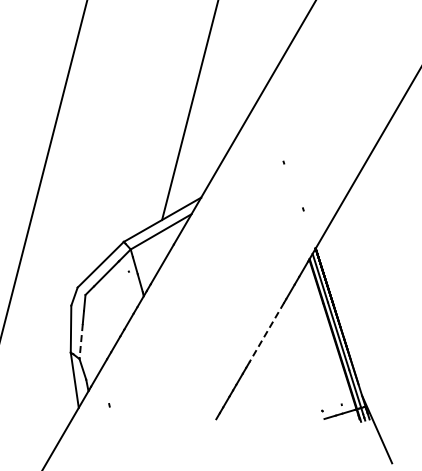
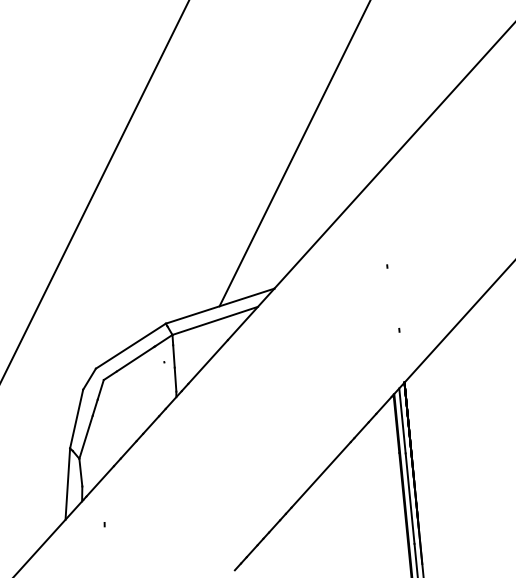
line: (266, 332) -> (320, 474), dashed -> solid
line: (81, 341) -> (86, 437), dashed -> solid

